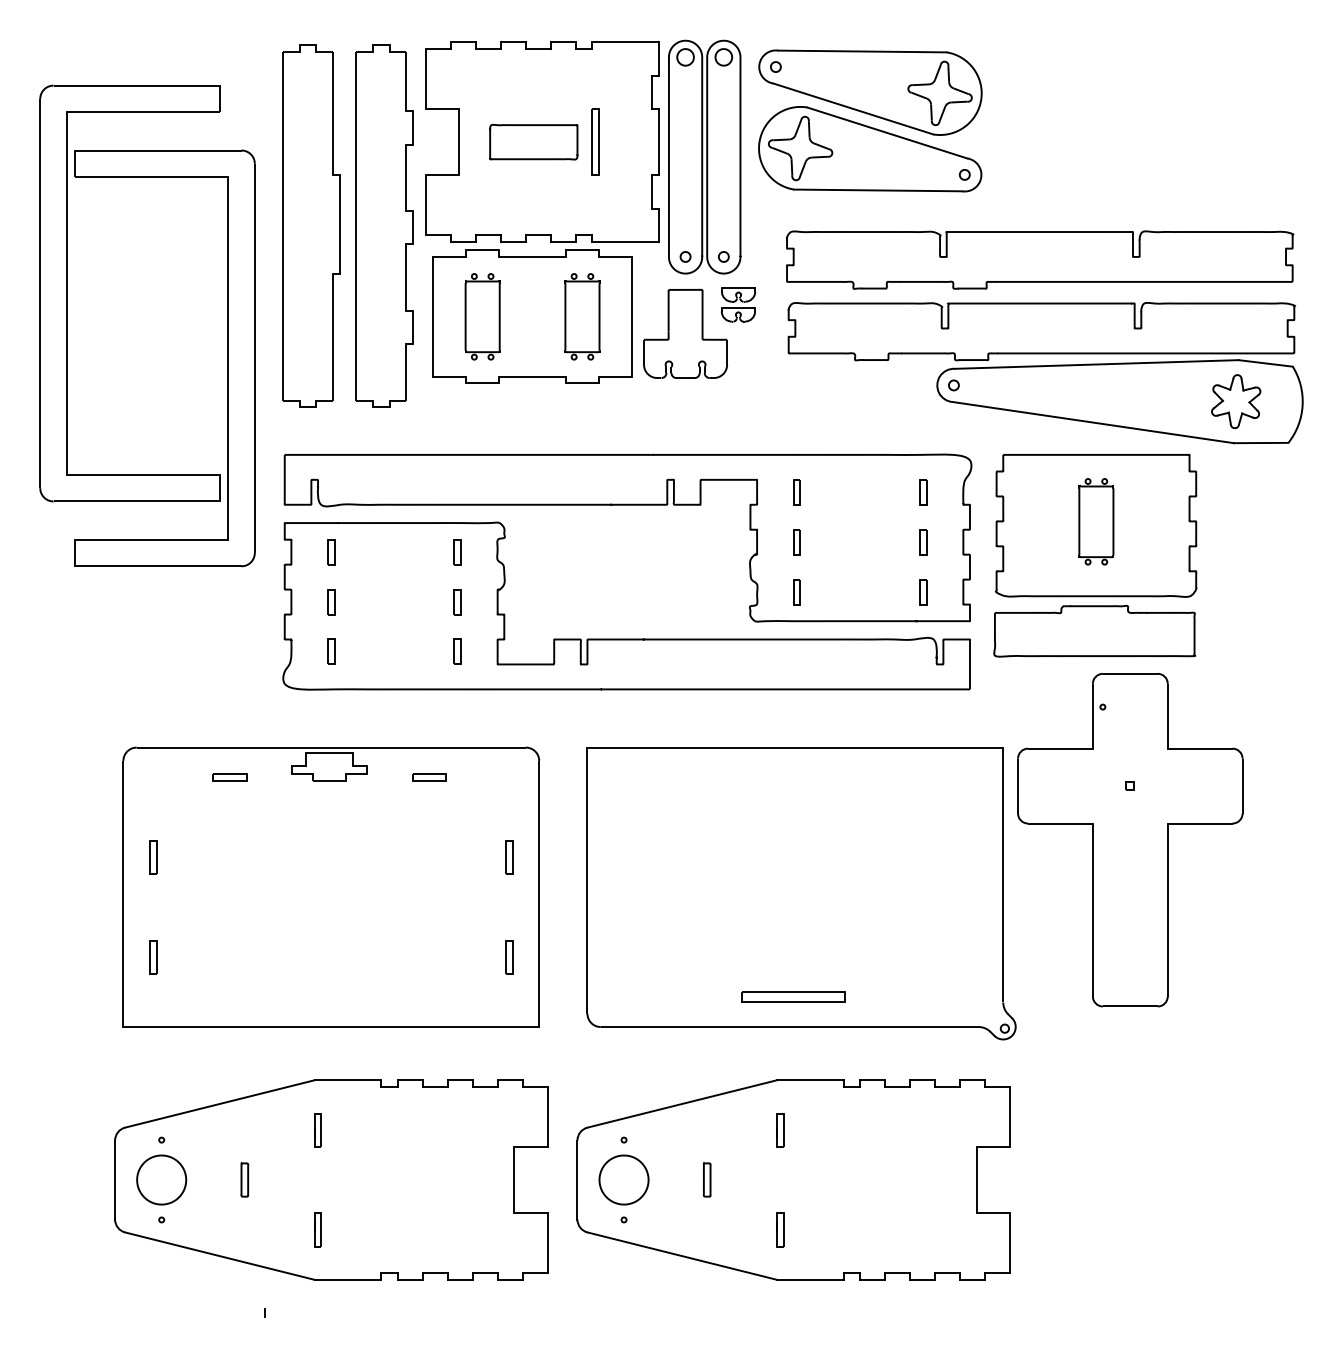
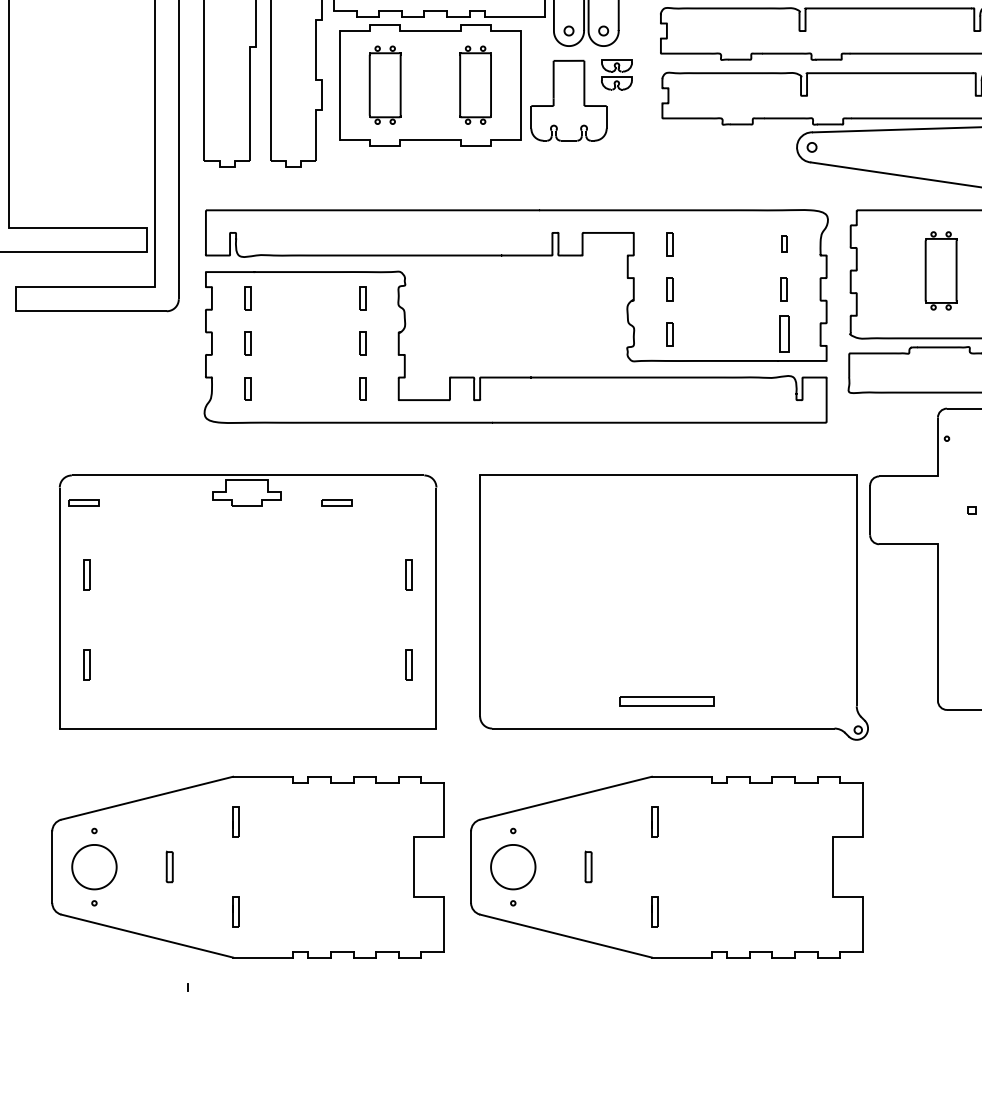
part: (923, 492) -> (784, 244), size x0.7
part: (923, 592) -> (784, 334), size x1.6
part: (229, 777) -> (83, 502), moved

